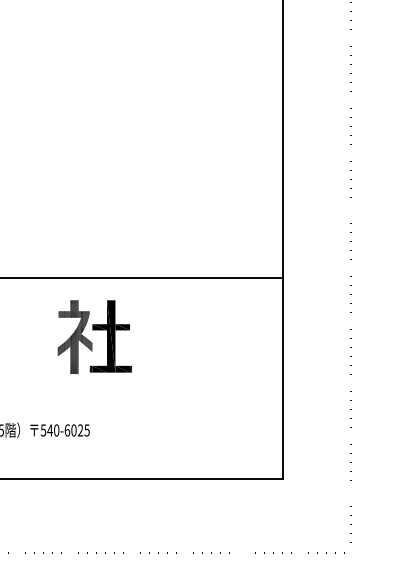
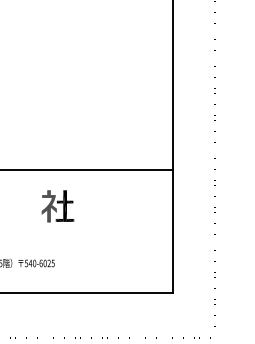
part: (94, 337) -> (57, 206), size x0.71

